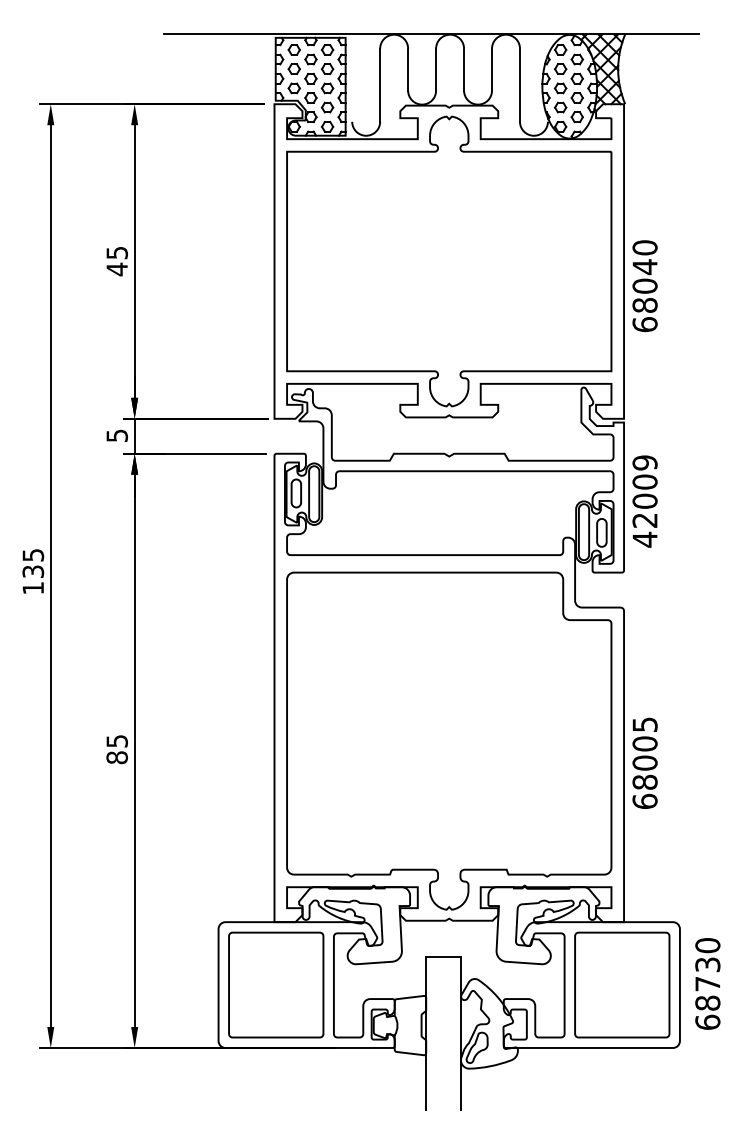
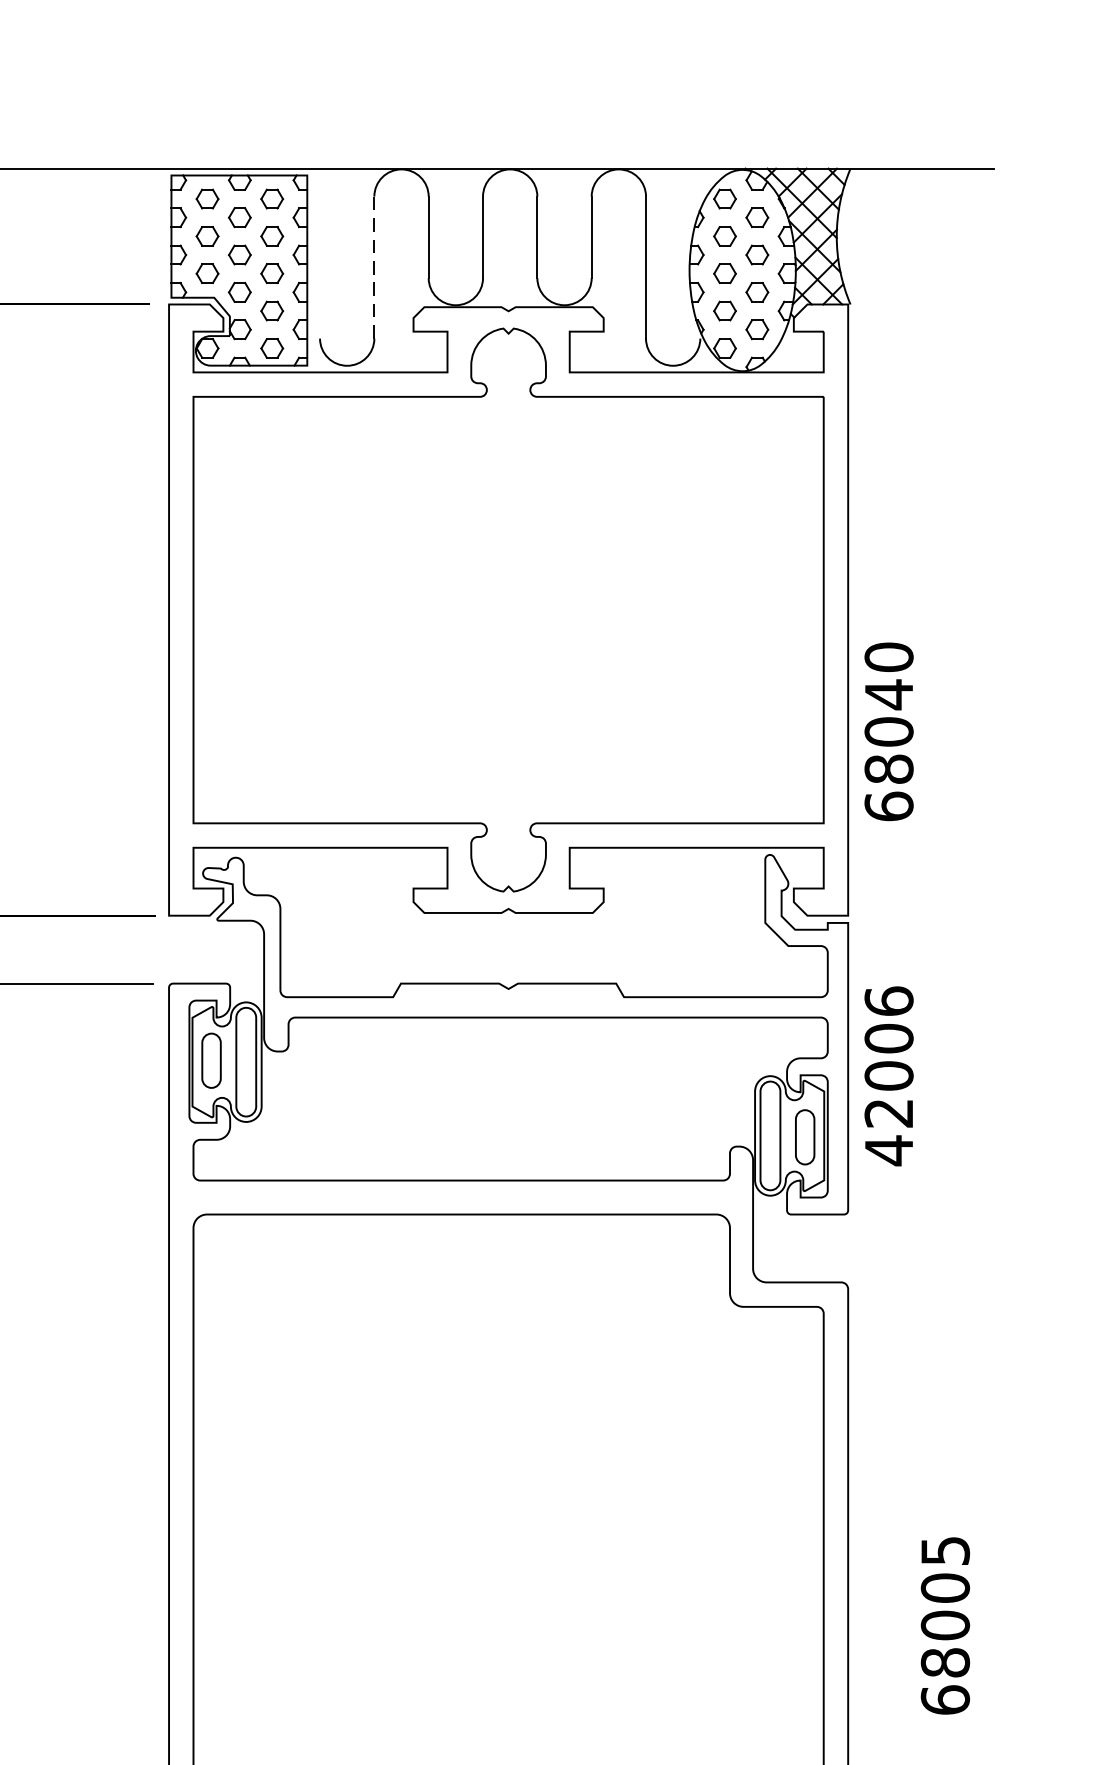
line: (380, 85) -> (375, 268), solid -> dashed
text: (644, 286) -> (887, 732), moved
text: (644, 462) -> (887, 1000), 42009 -> 42006
text: (644, 762) -> (944, 1624), moved

